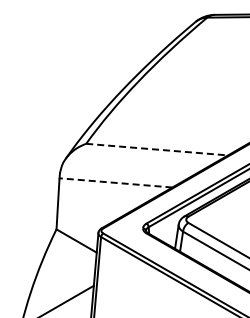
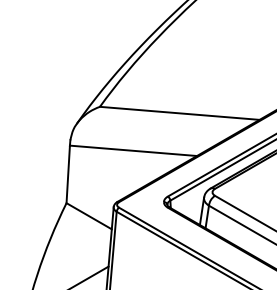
line: (157, 149) -> (180, 113), dashed -> solid
line: (116, 182) -> (134, 150), dashed -> solid

